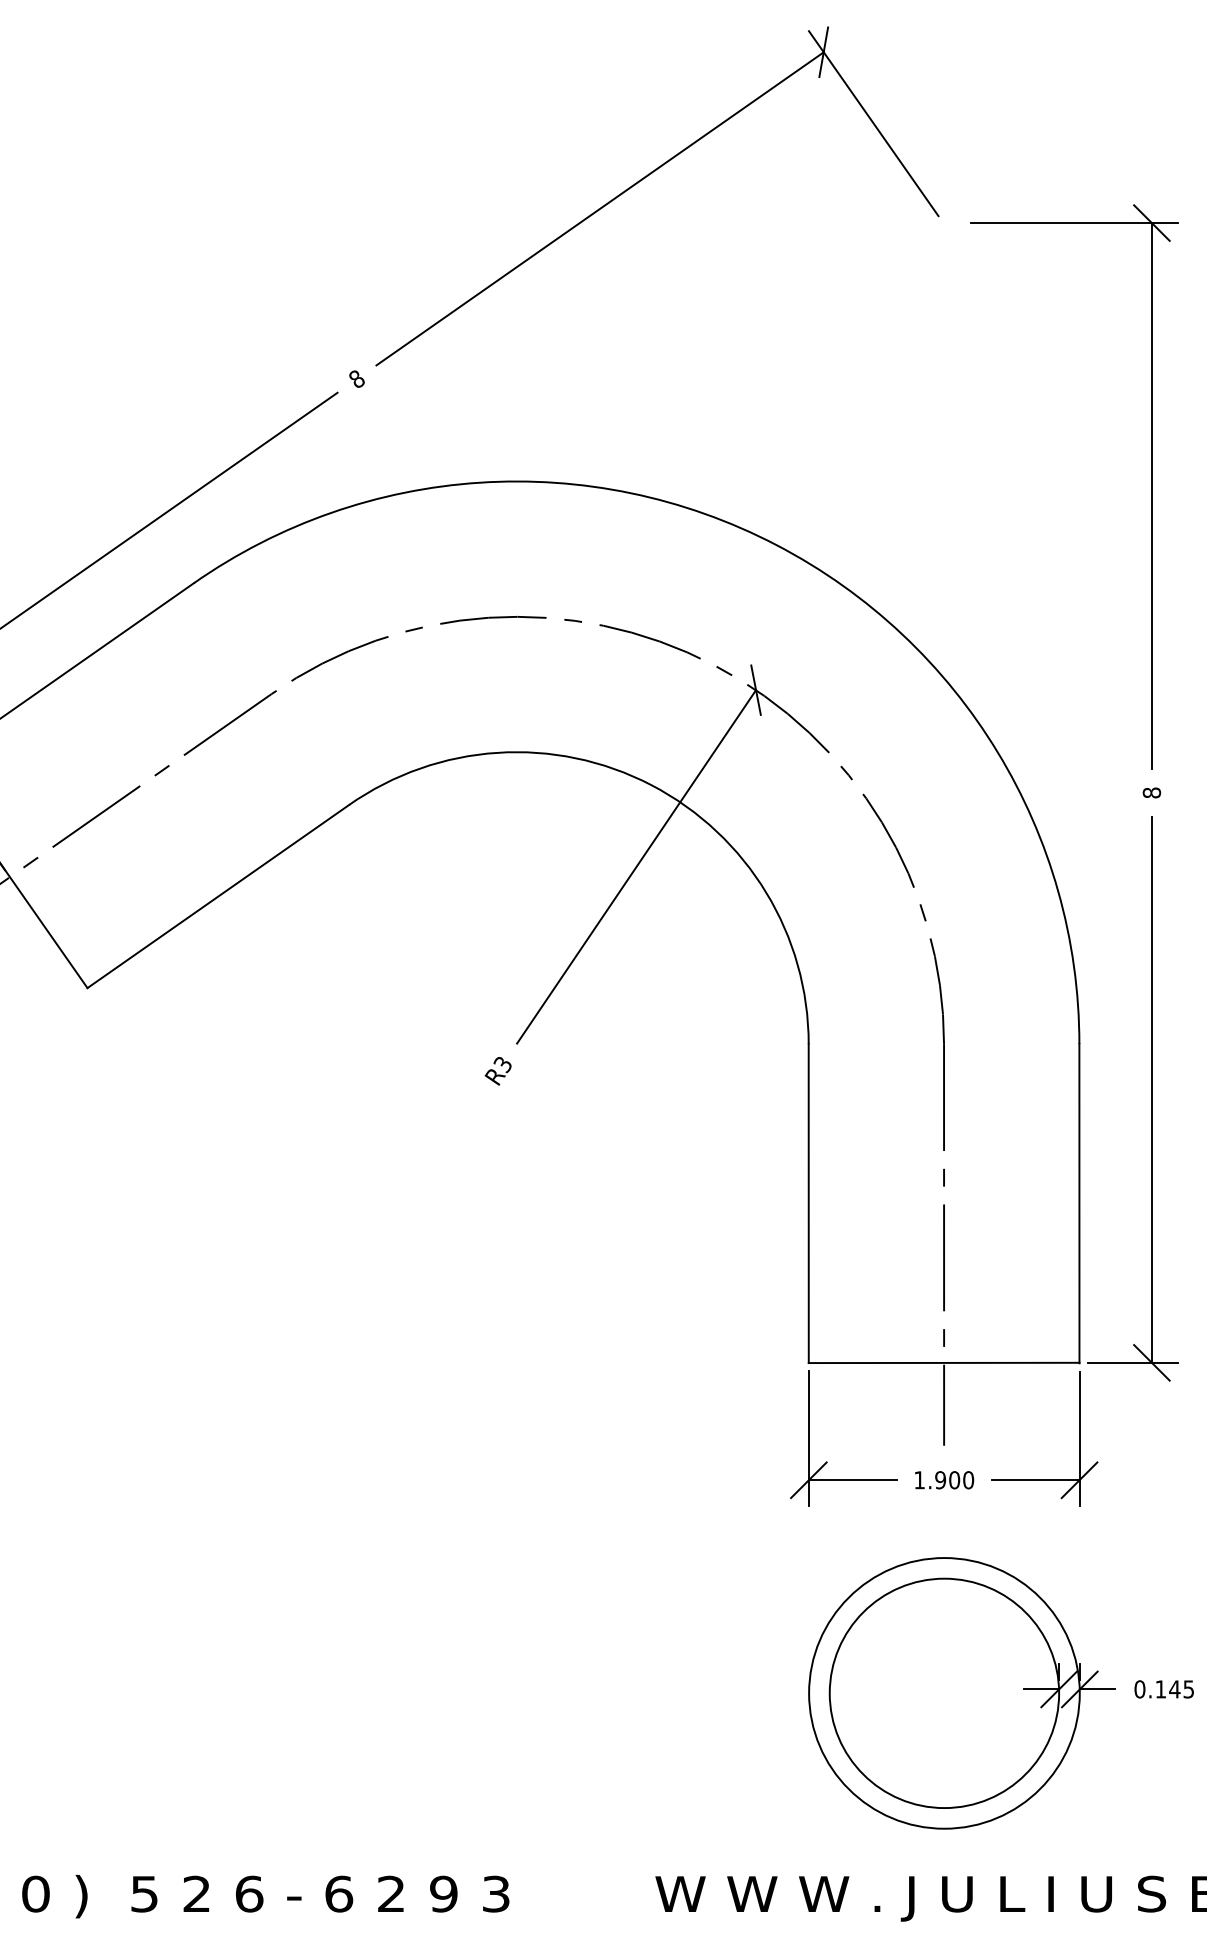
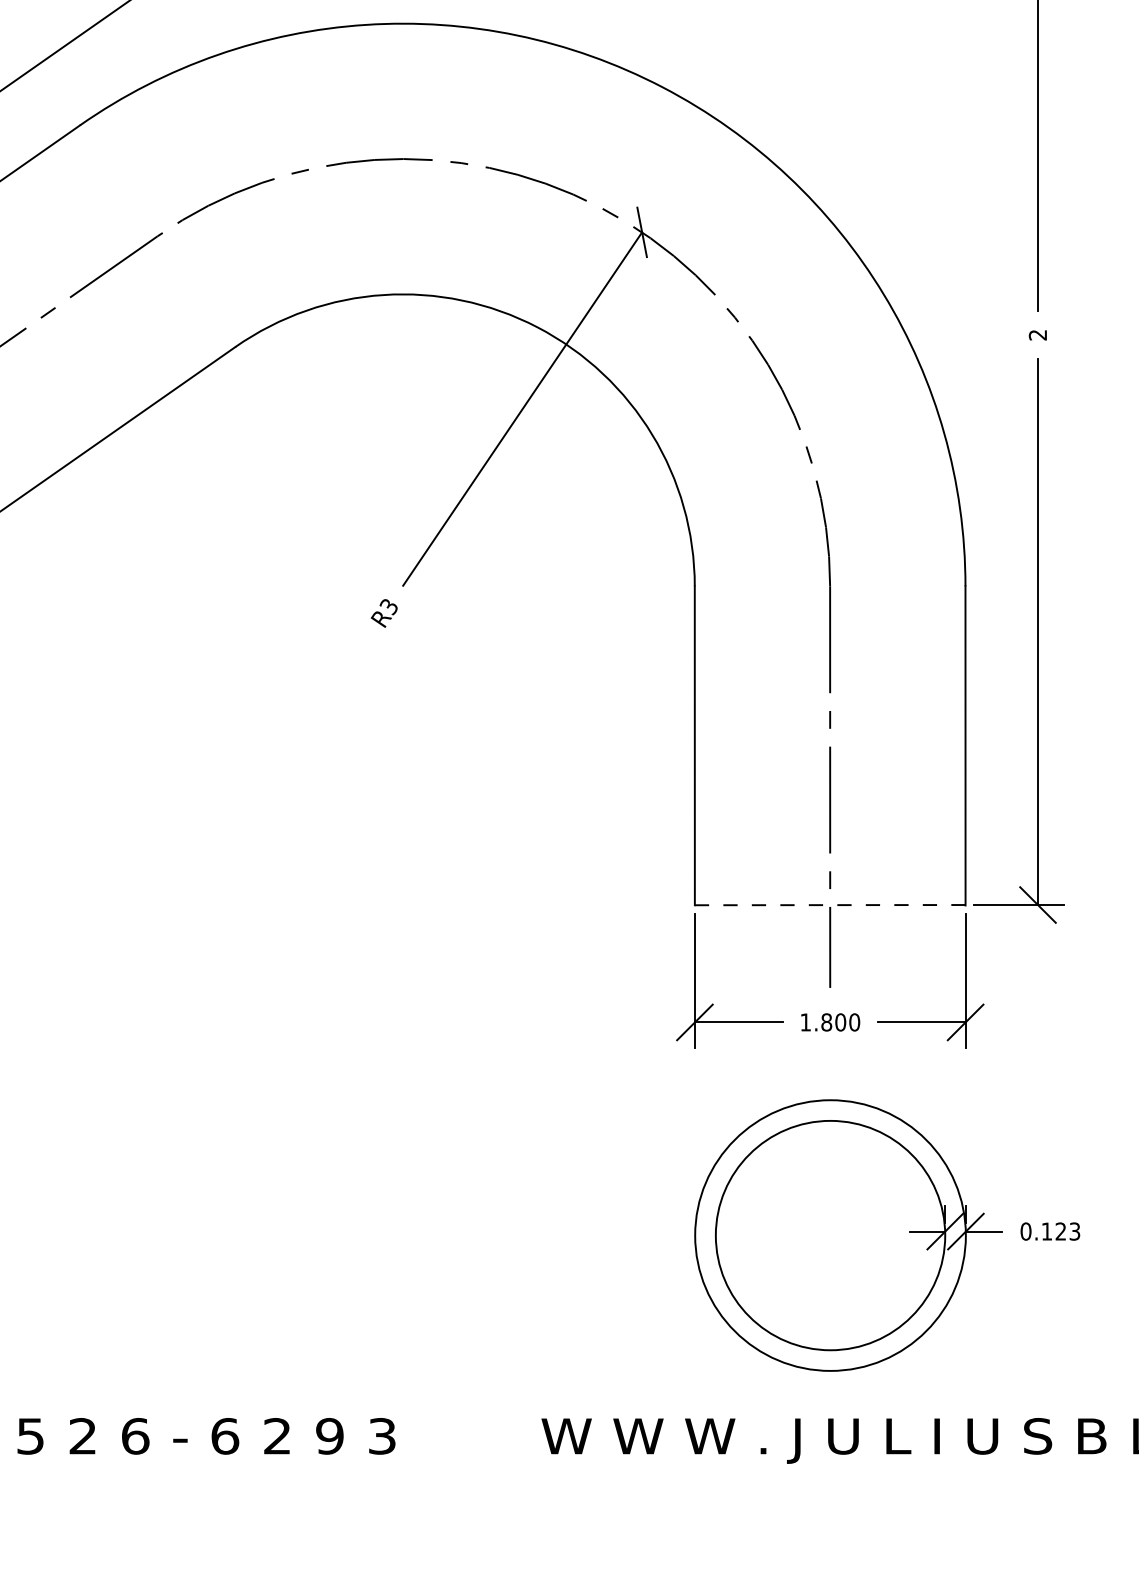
text: (1151, 792) -> (1037, 334), 8 -> 2
line: (943, 1362) -> (829, 904), solid -> dashed
text: (940, 1480) -> (826, 1022), 1.900 -> 1.800
text: (1181, 1689) -> (1067, 1231), 0.145 -> 0.123

